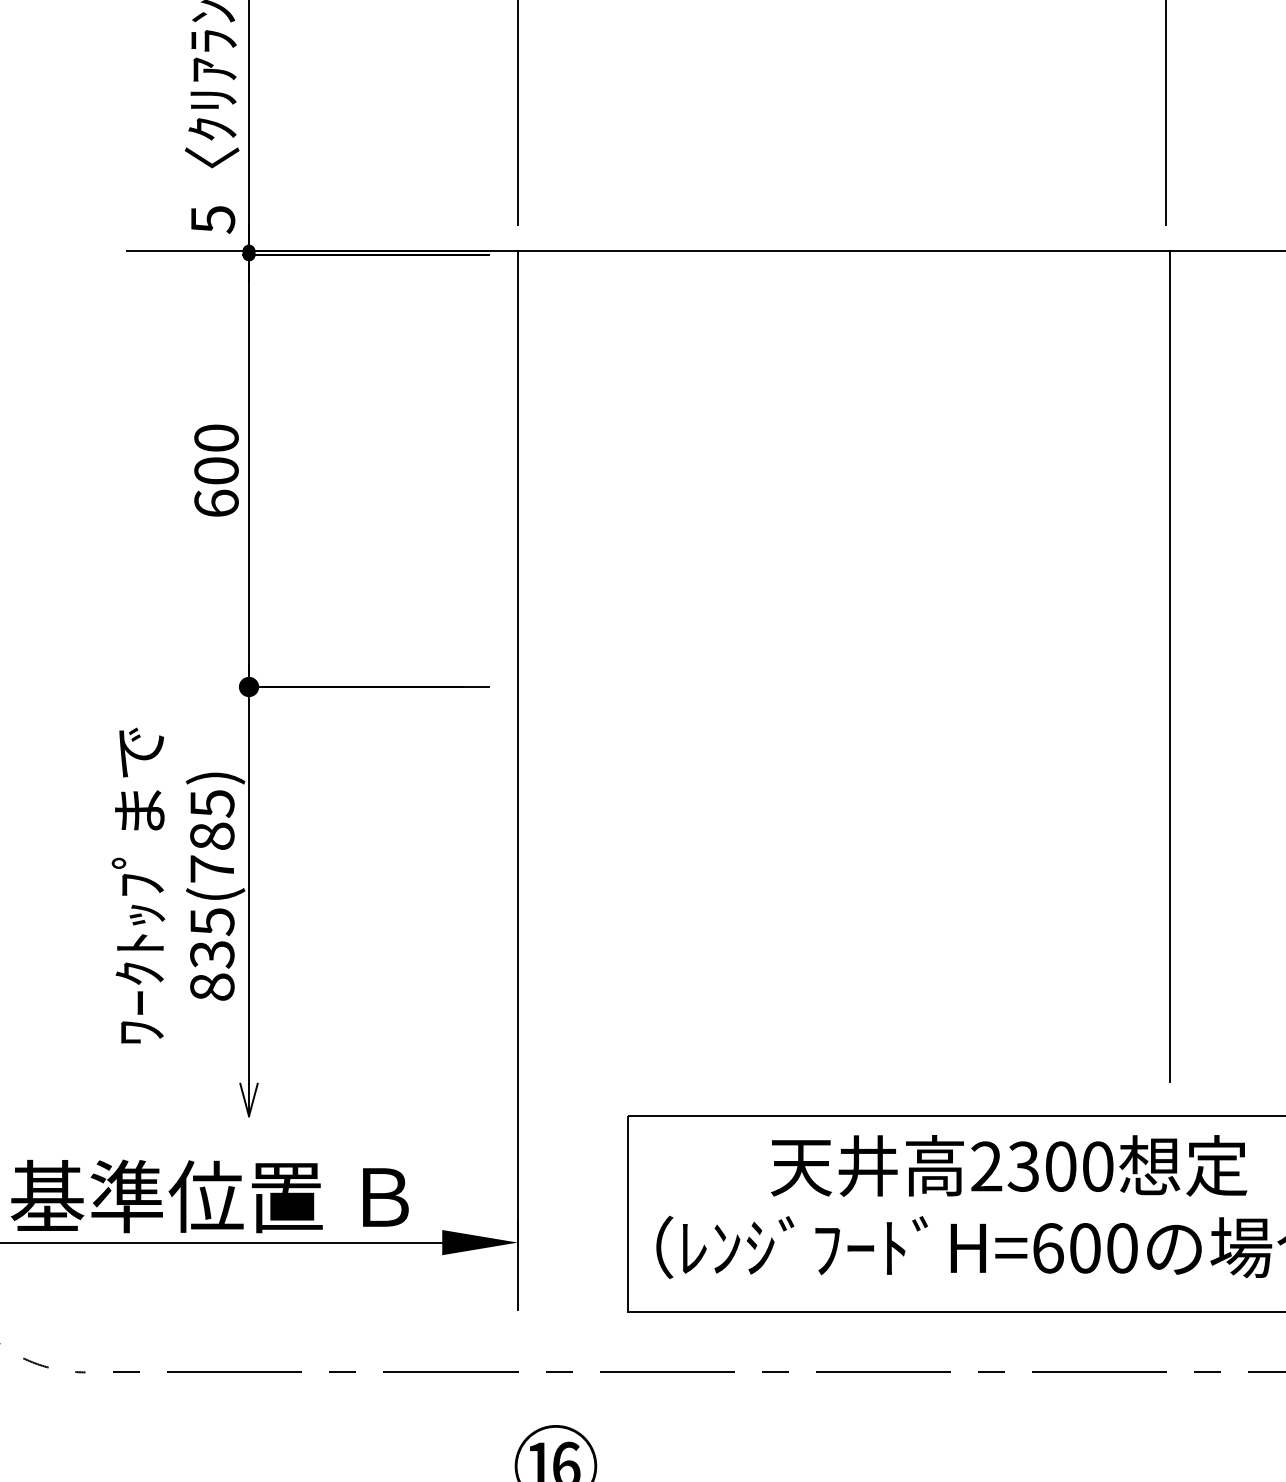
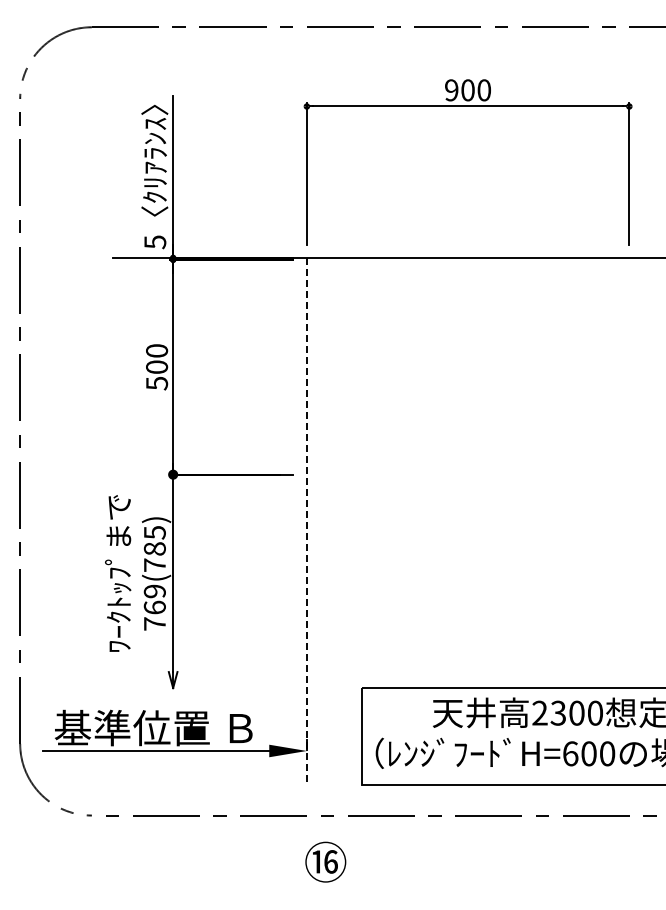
text: (217, 503) -> (157, 383), 600 -> 500
line: (1170, 666) -> (631, 464), removed
line: (517, 781) -> (306, 521), solid -> dashed
text: (211, 954) -> (154, 607), 835(785) -> 769(785)

